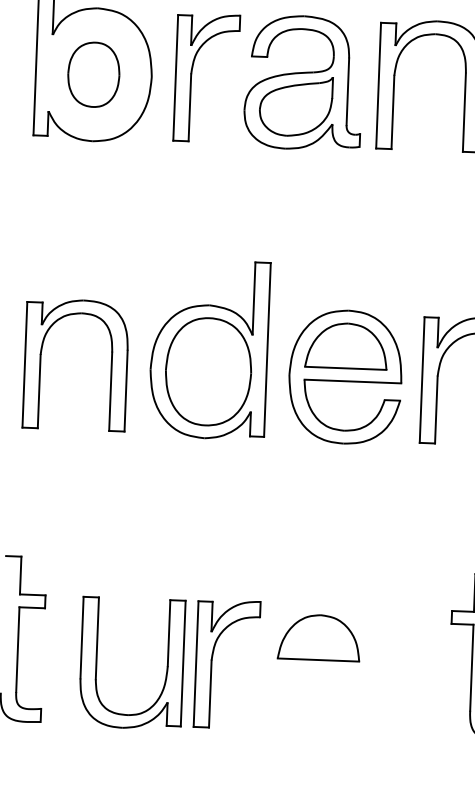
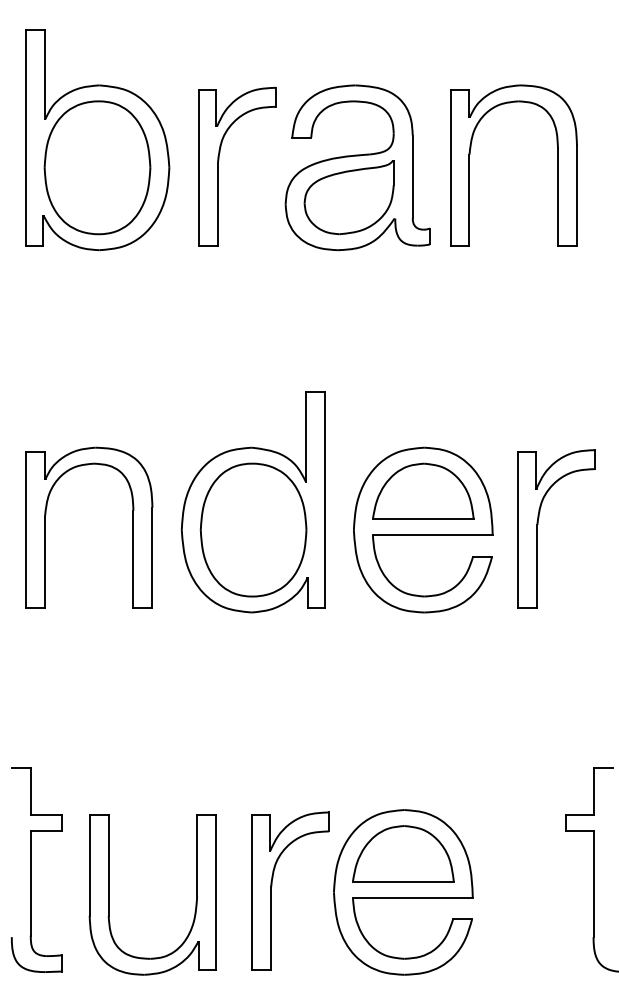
part: (93, 74) -> (97, 167), size x1.67
part: (97, 661) -> (109, 894), moved
part: (318, 668) -> (403, 892), added

